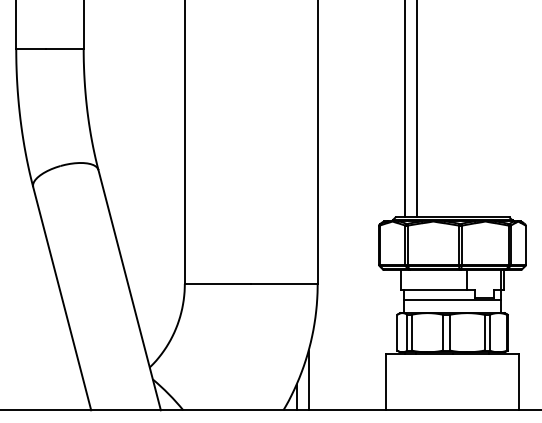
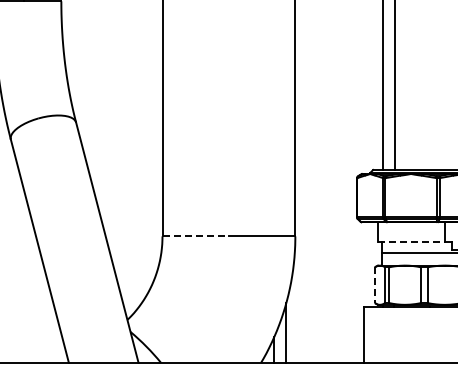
line: (218, 283) -> (196, 236), solid -> dashed
line: (434, 289) -> (412, 242), solid -> dashed
line: (397, 332) -> (375, 285), solid -> dashed

